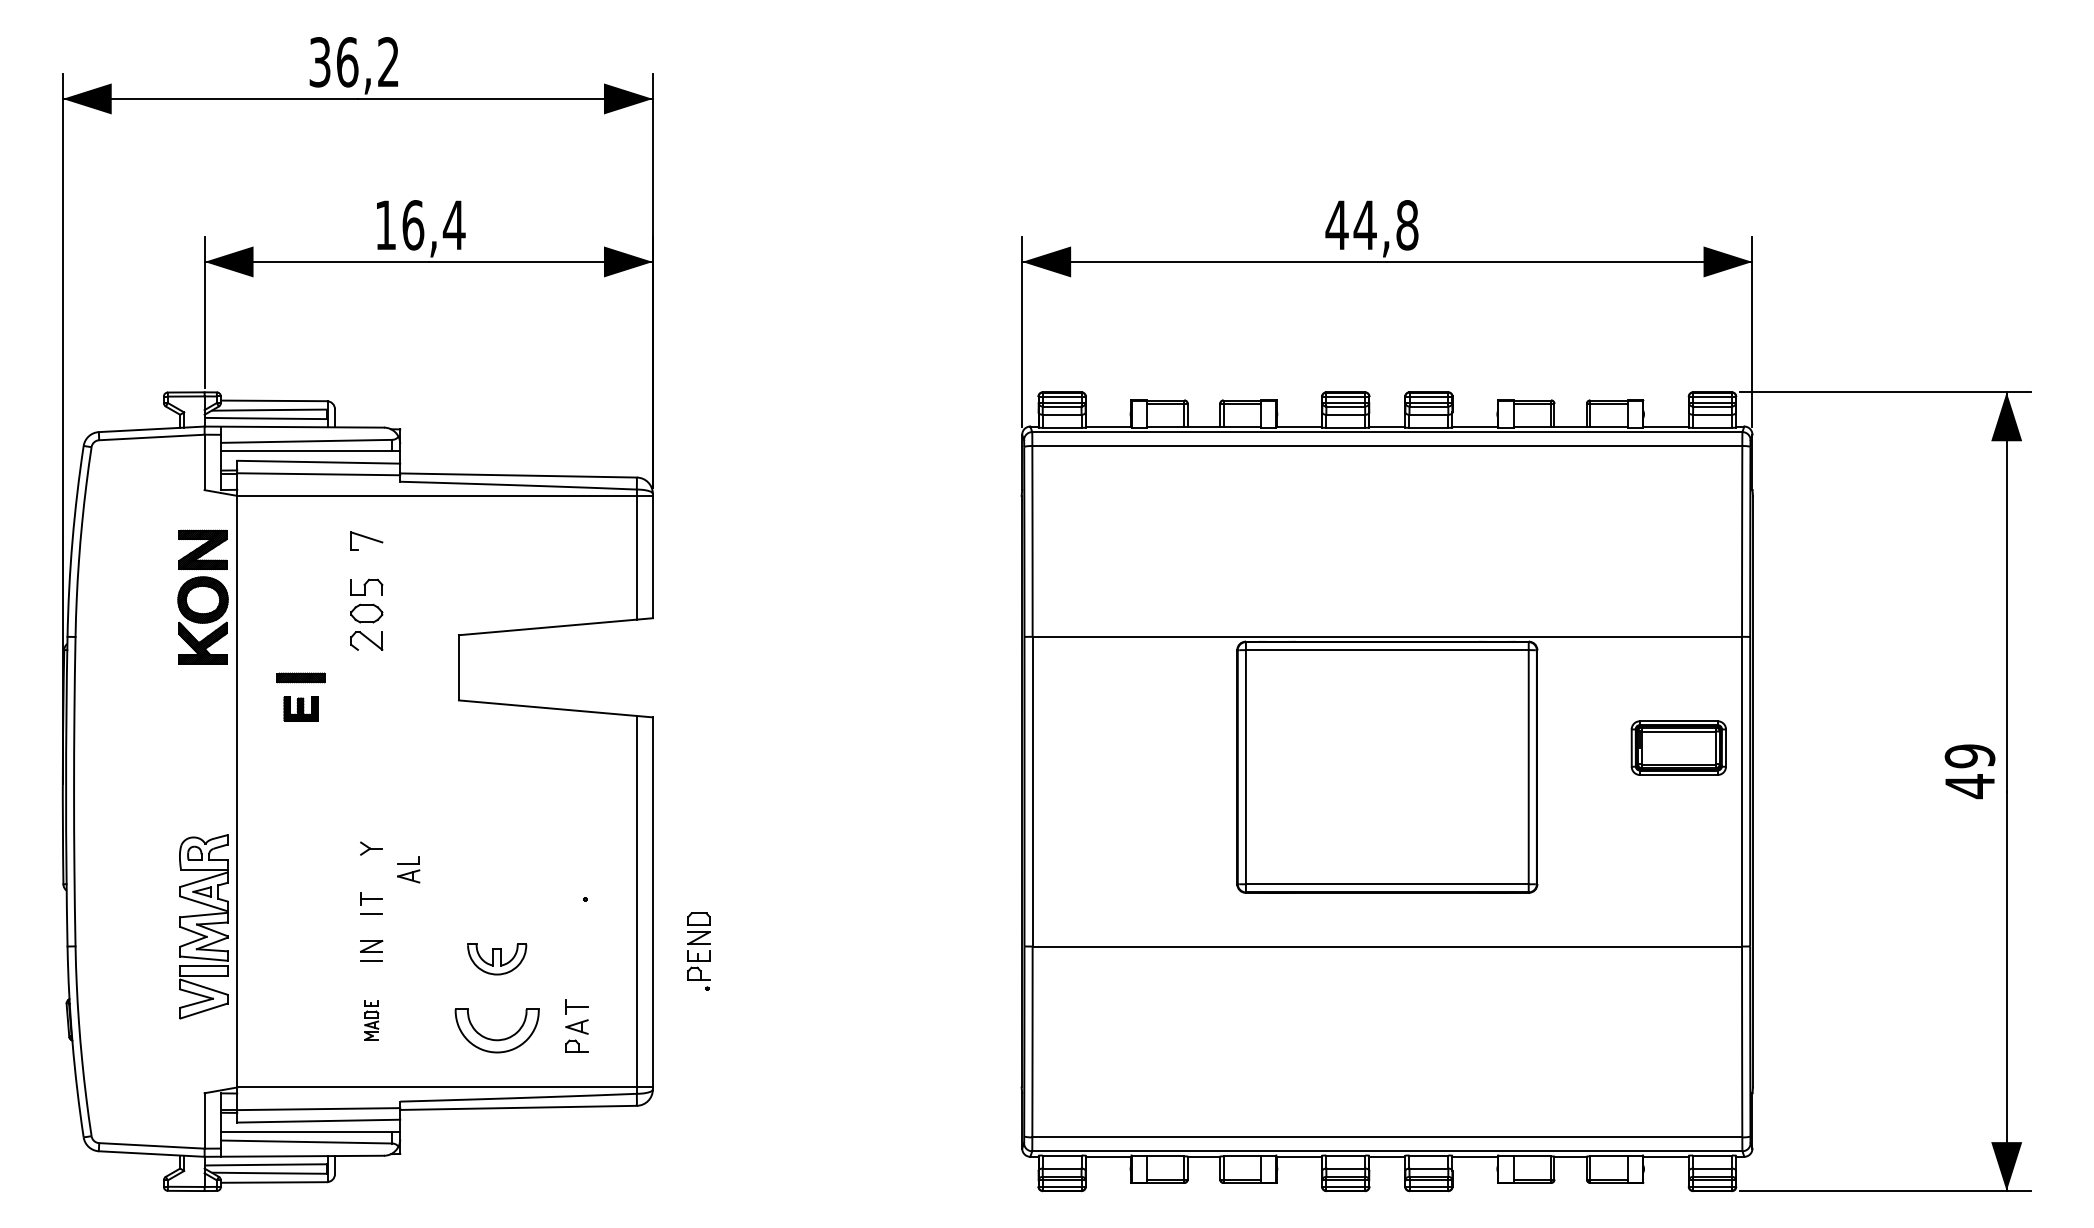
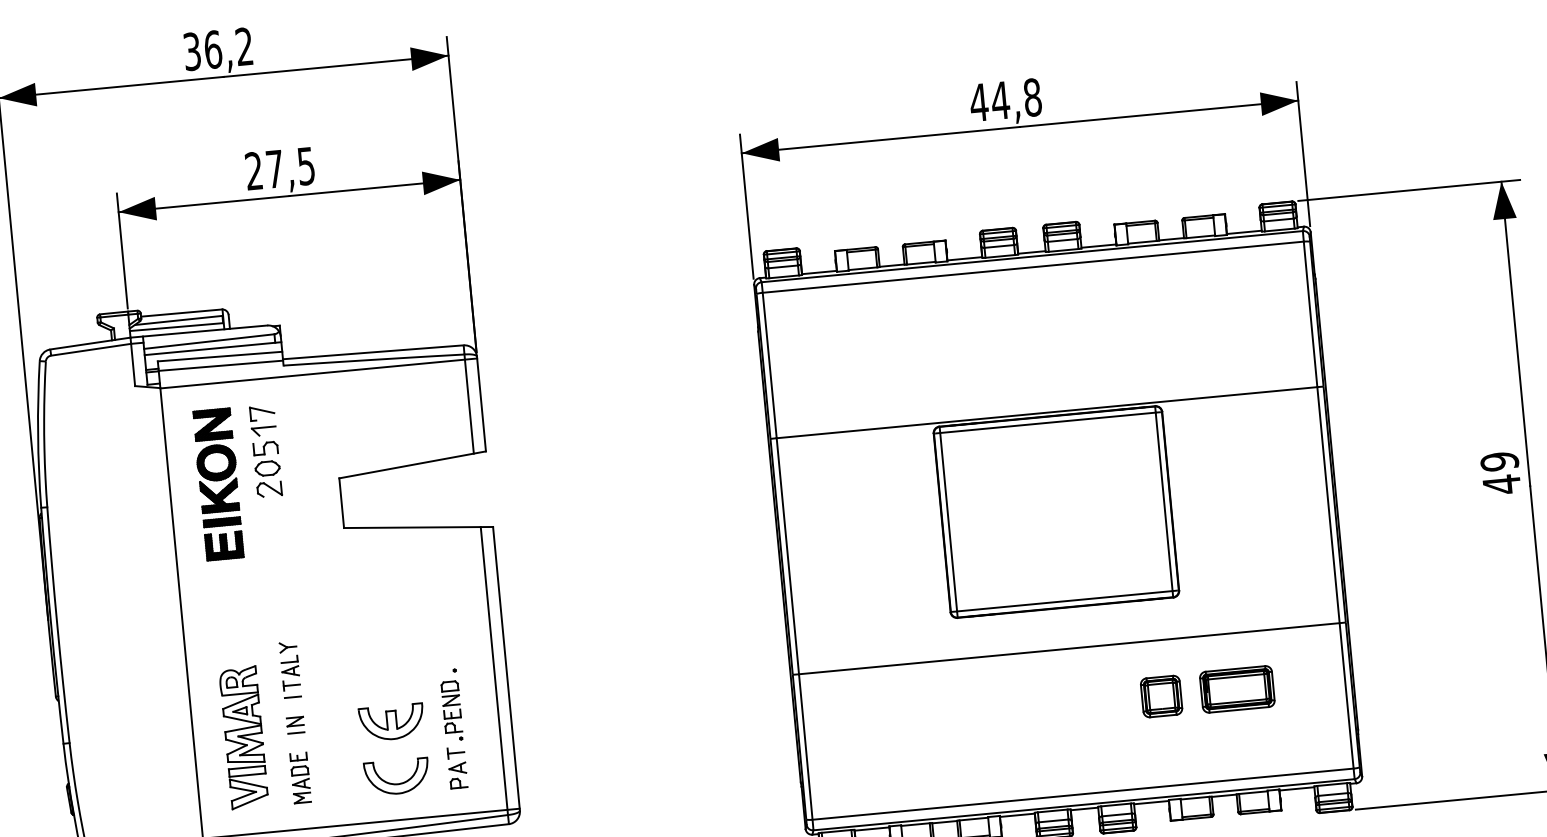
text: (420, 225) -> (280, 168), 16,4 -> 27,5
part: (366, 564) -> (263, 431), added
part: (202, 596) -> (215, 460), moved
part: (300, 708) -> (223, 545), size x1.43
part: (1678, 747) -> (1237, 688), moved
part: (408, 869) -> (289, 666), moved
part: (203, 926) -> (243, 737), moved
part: (698, 951) -> (451, 710), moved
part: (496, 959) -> (391, 722), size x1.43
part: (1501, 1019) -> (1161, 696), added
part: (371, 1020) -> (300, 778), size x1.67

